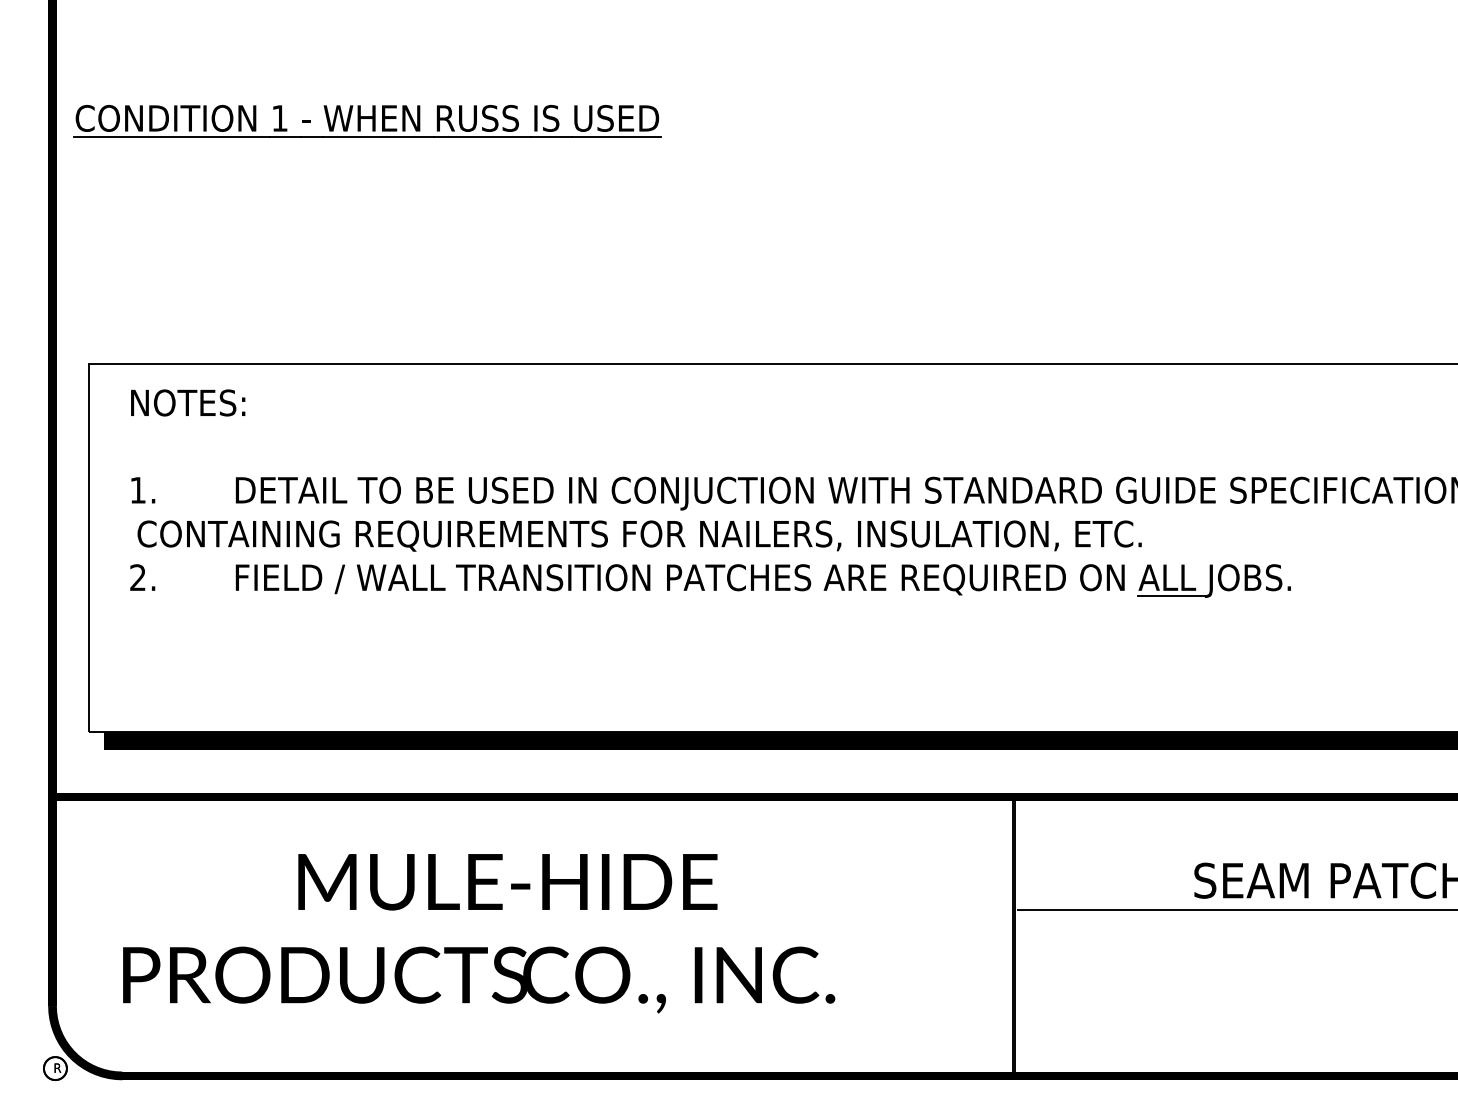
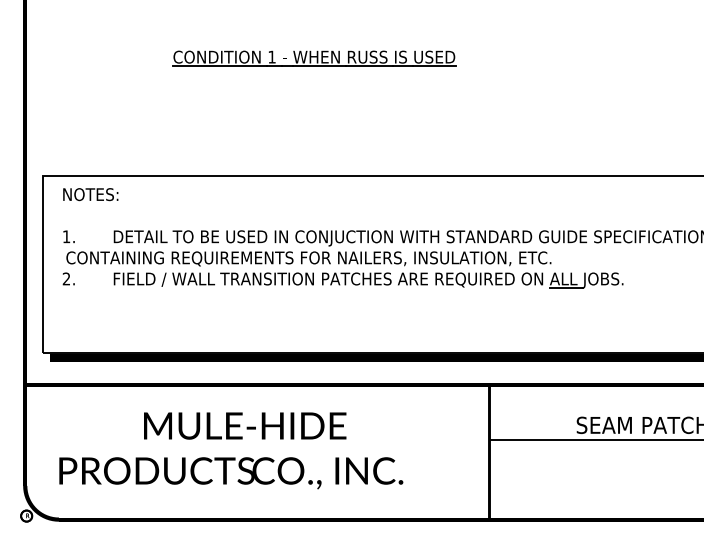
part: (367, 121) -> (314, 58), moved

